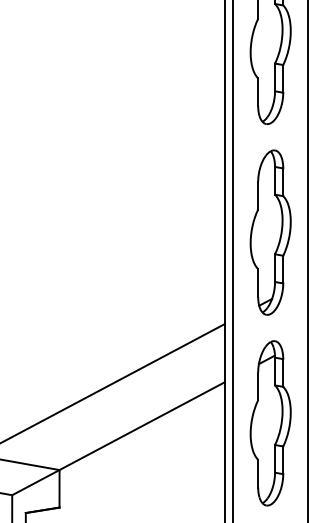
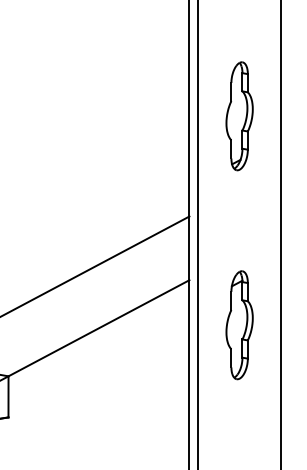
part: (270, 232) -> (239, 116), size x0.6
part: (270, 423) -> (239, 325), size x0.6

